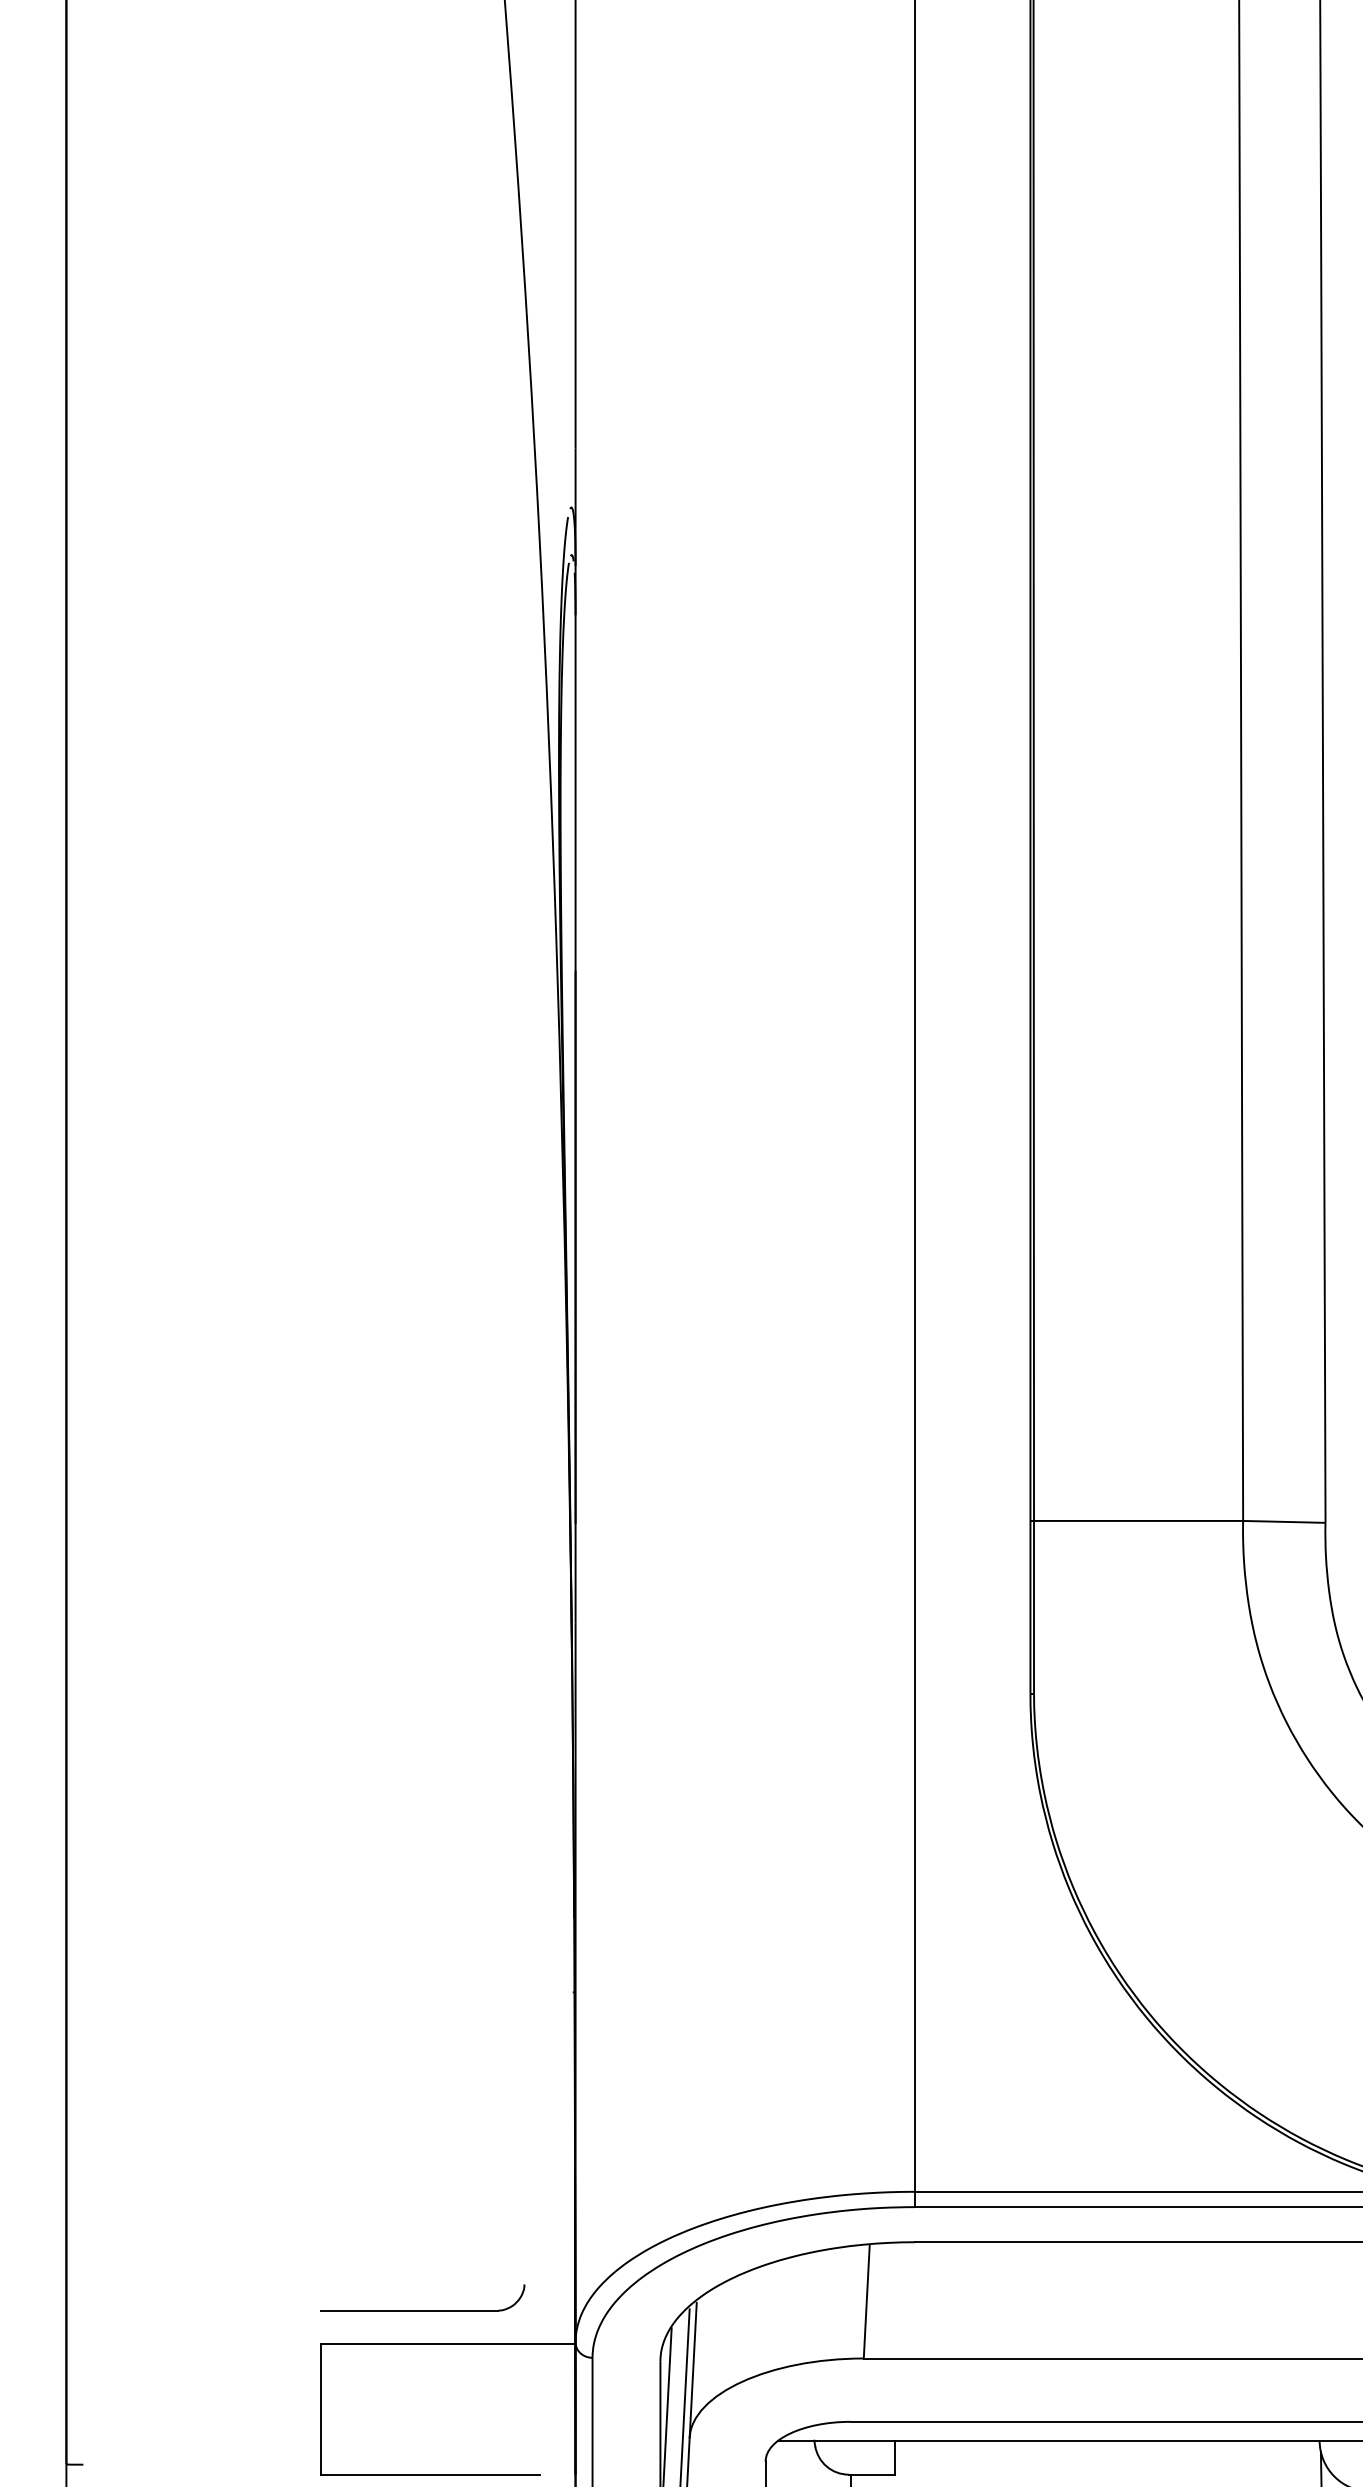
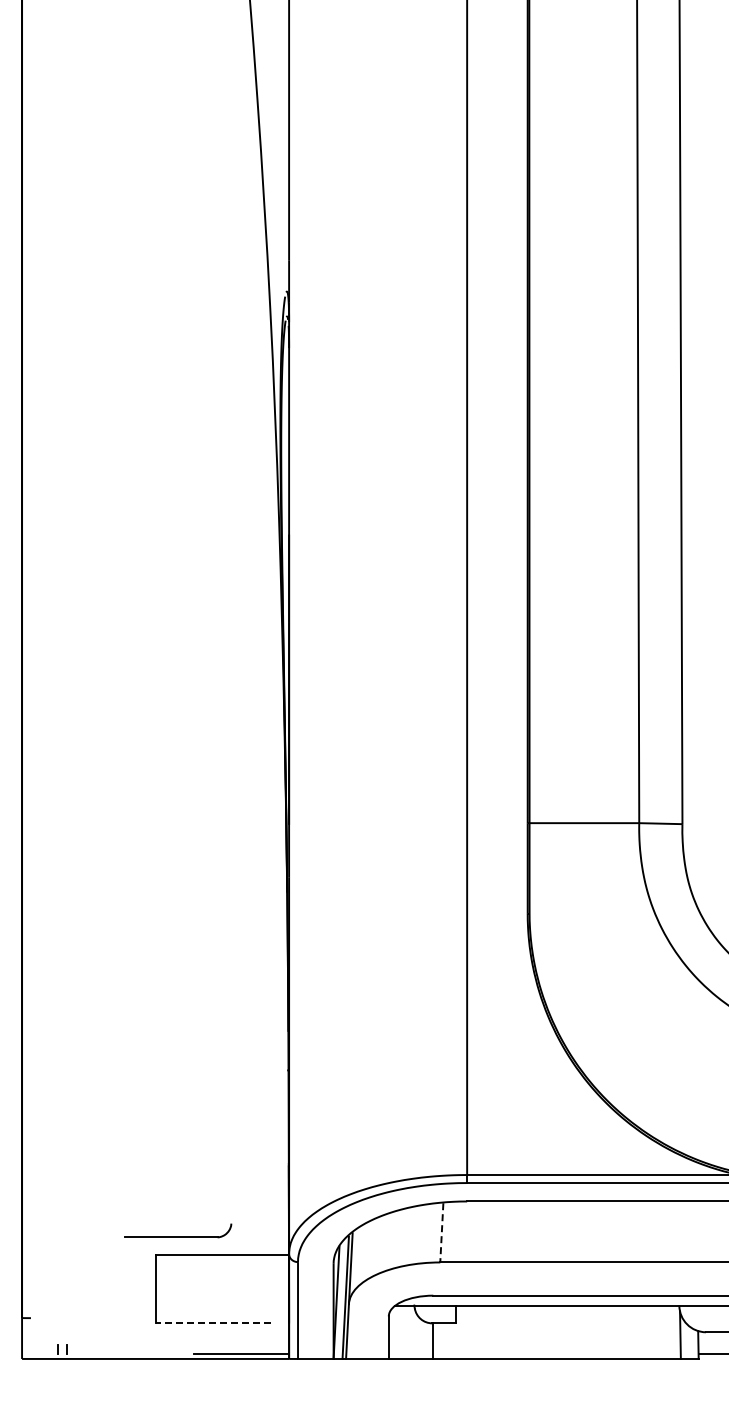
part: (423, 2297) -> (178, 1230), moved
line: (866, 2301) -> (441, 1232), solid -> dashed
line: (431, 2474) -> (213, 1323), solid -> dashed

